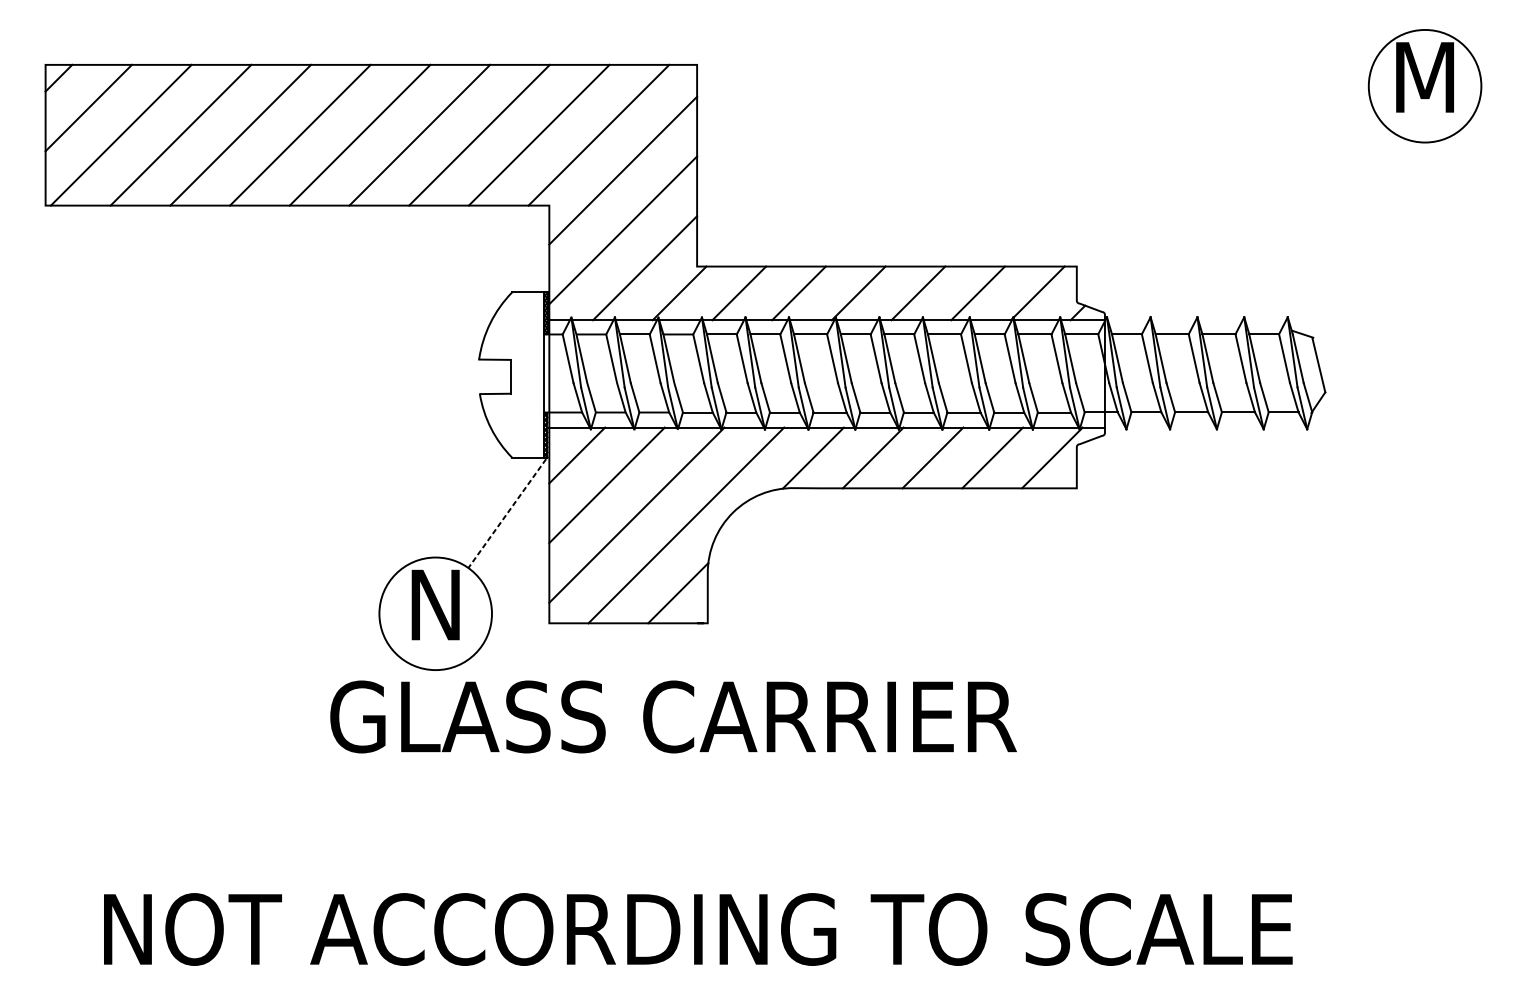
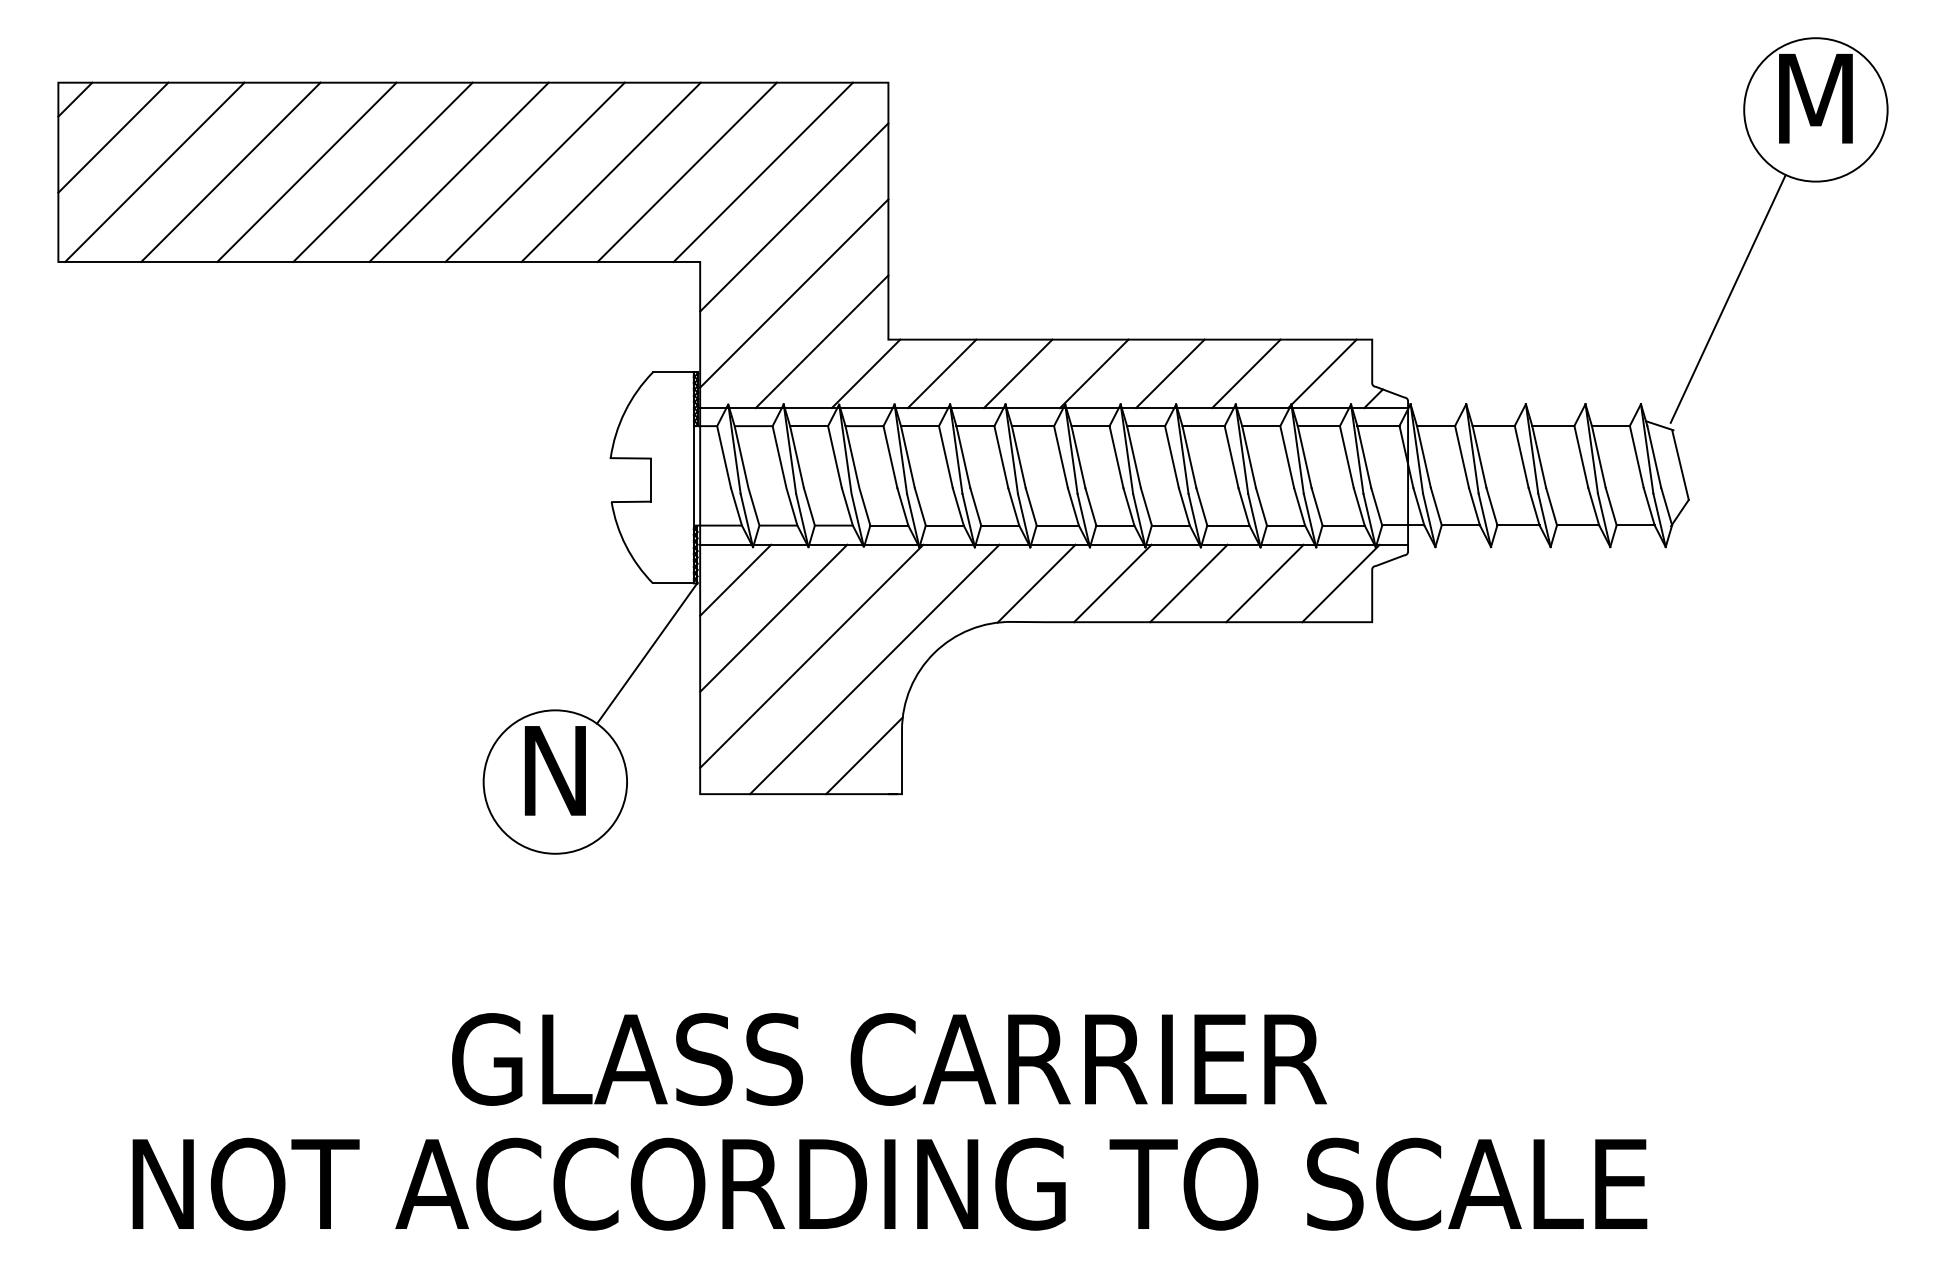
line: (1355, 234) -> (1727, 298), added
line: (507, 513) -> (646, 654), dashed -> solid
text: (673, 716) -> (889, 1059), moved

